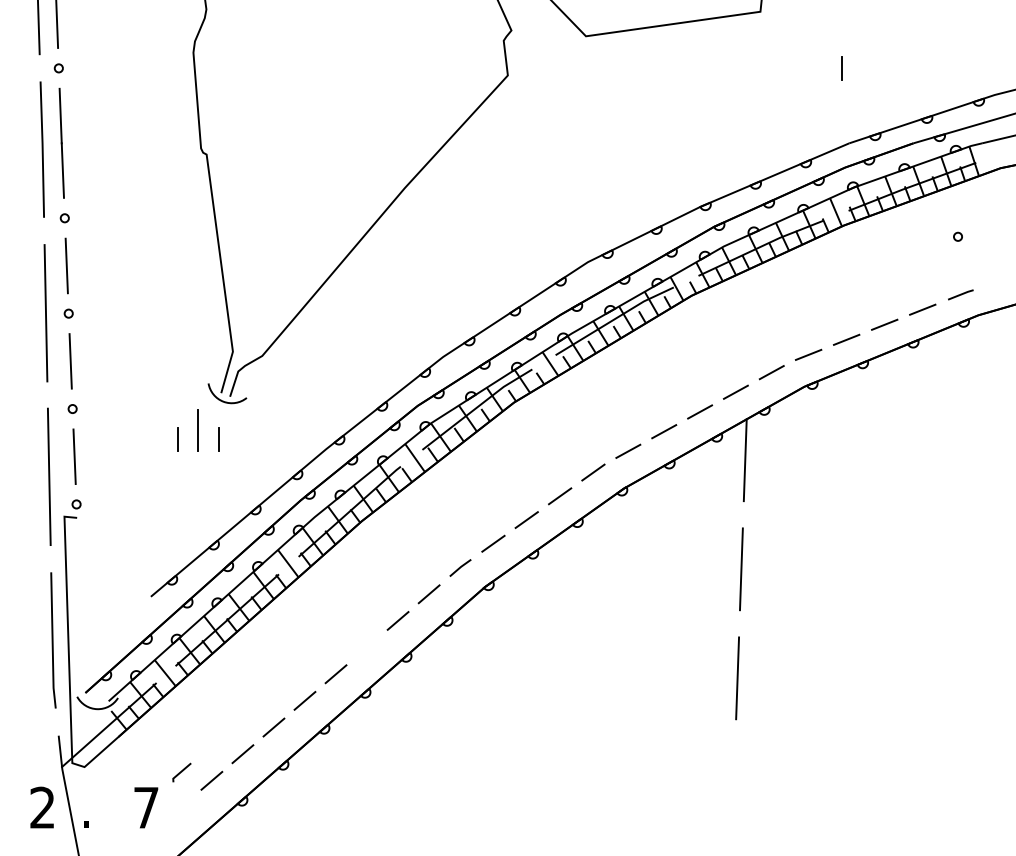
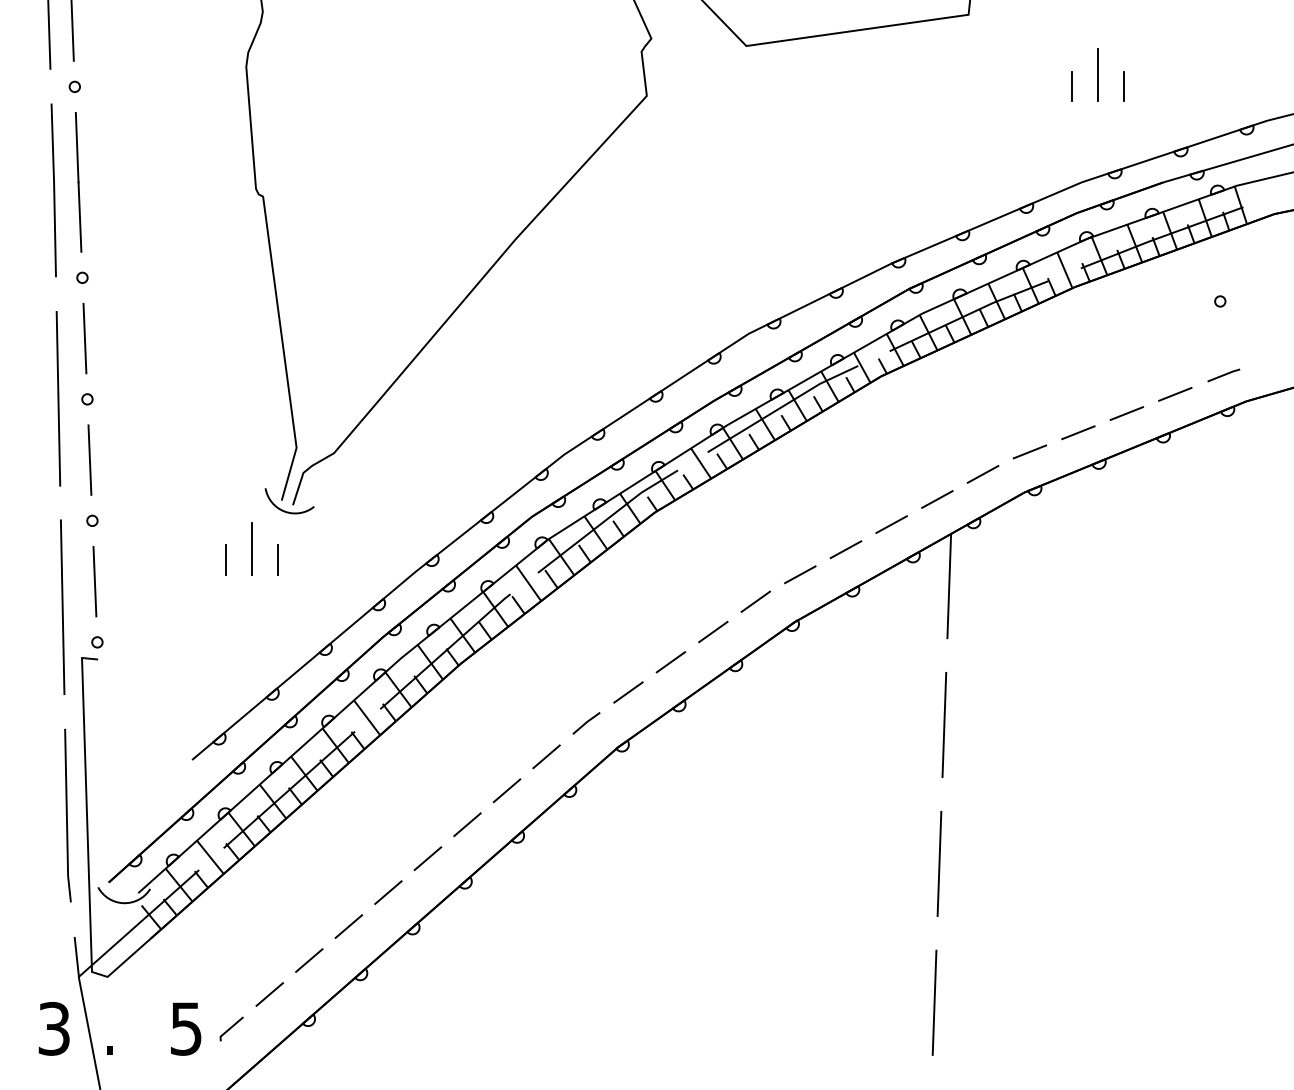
line: (862, 59) -> (1098, 75), added
line: (882, 68) -> (1124, 86), added
line: (367, 647) -> (467, 824), added
line: (181, 772) -> (231, 1028), moved
line: (733, 787) -> (934, 1002), added
text: (42, 807) -> (53, 1028), 2 -> 3
text: (146, 807) -> (186, 1028), 7 -> 5

